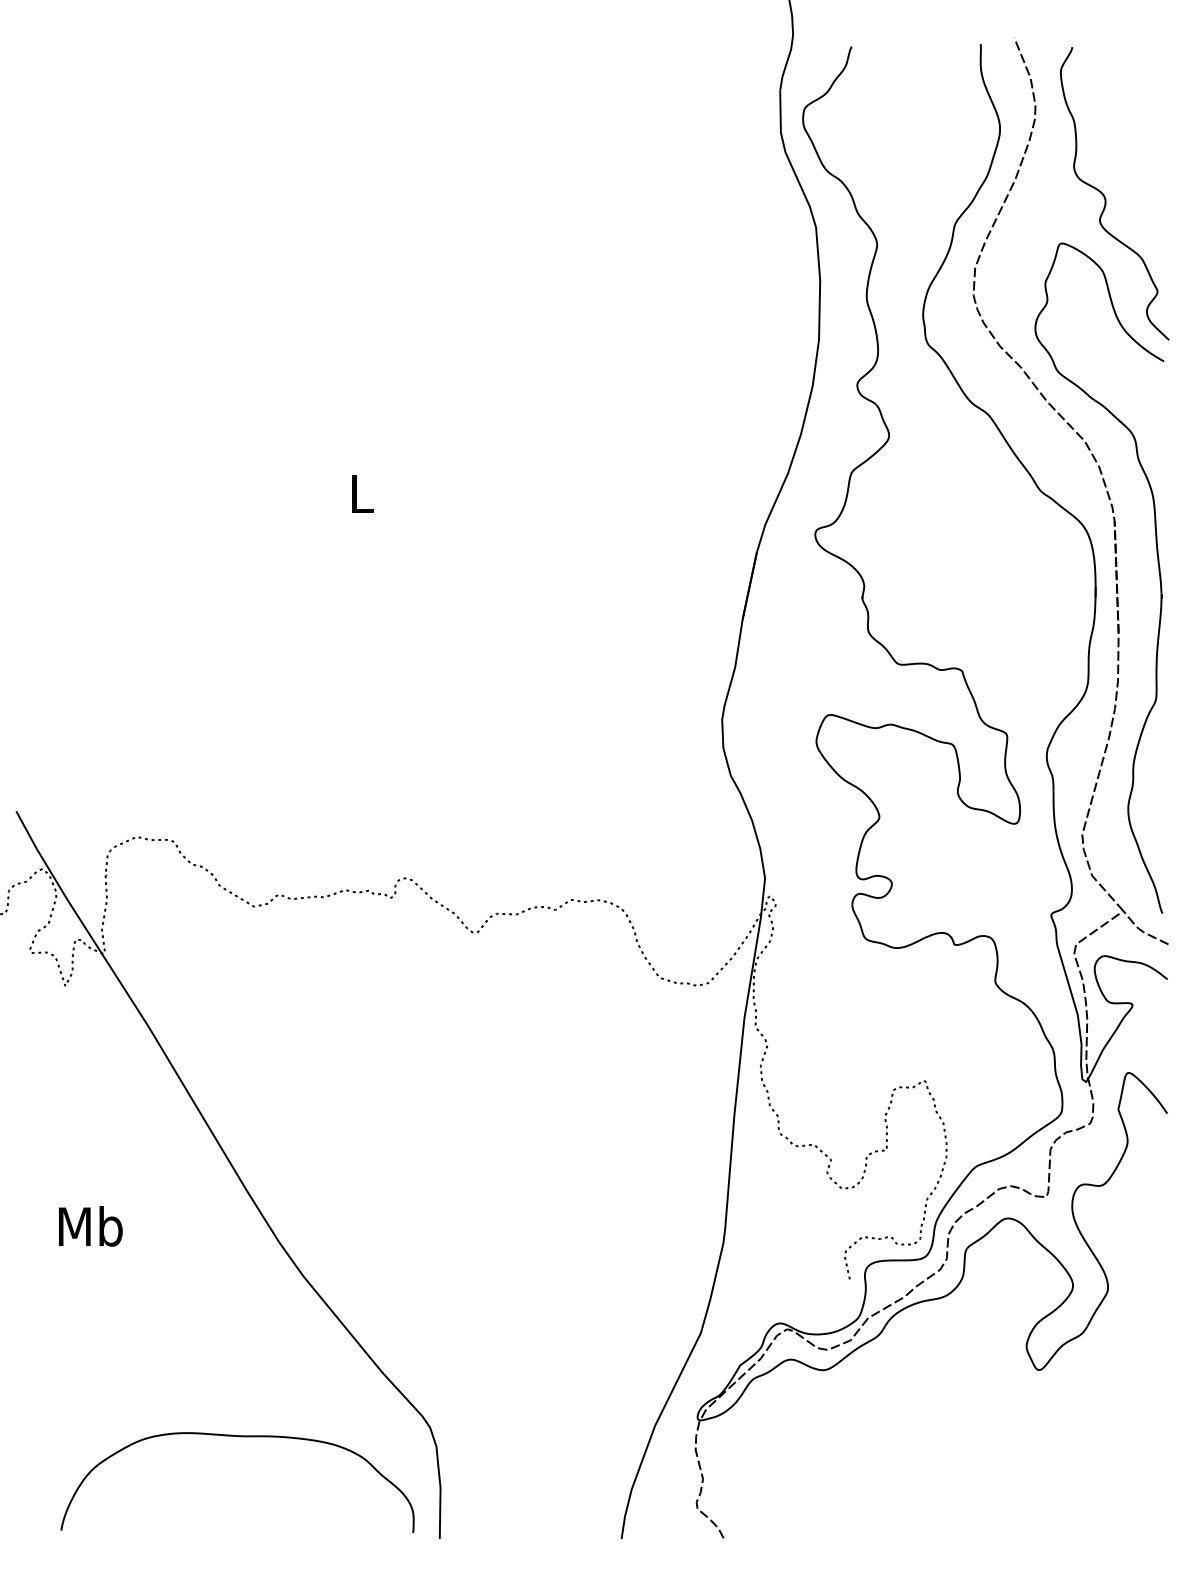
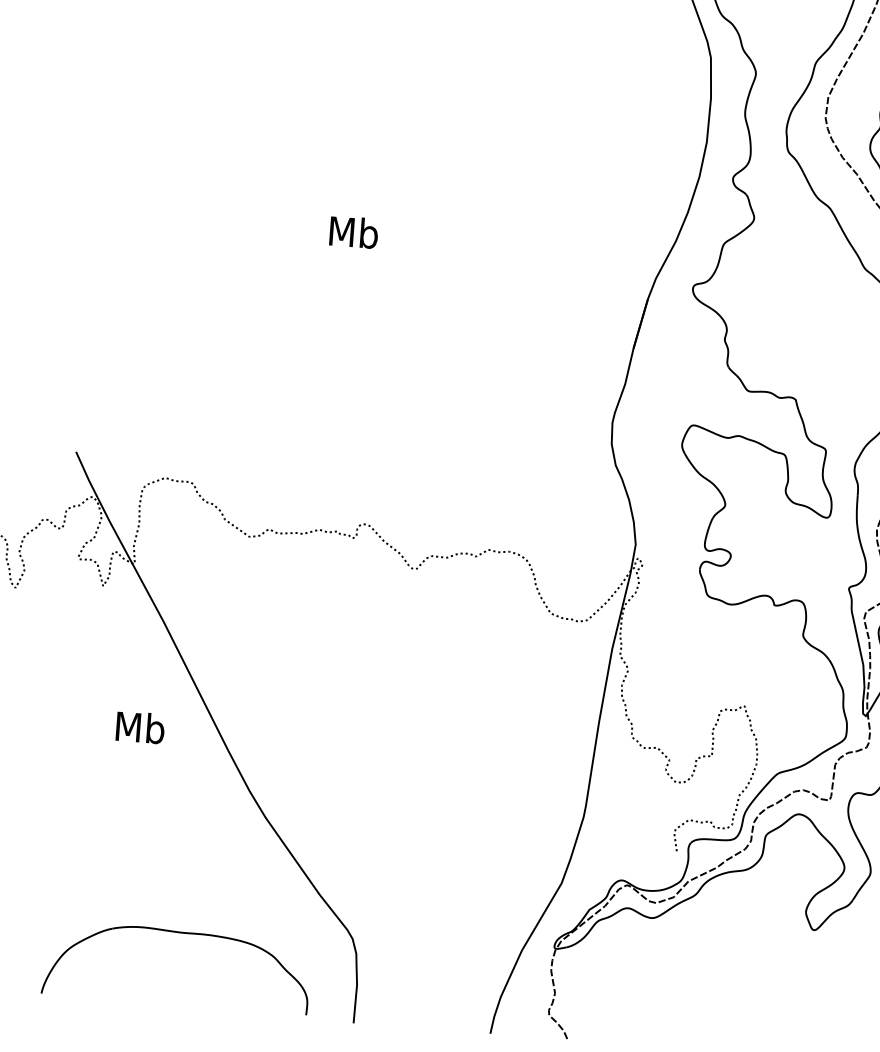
text: (361, 493) -> (353, 232), L -> Mb
text: (90, 1226) -> (140, 727), moved
part: (238, 1437) -> (180, 933), moved

